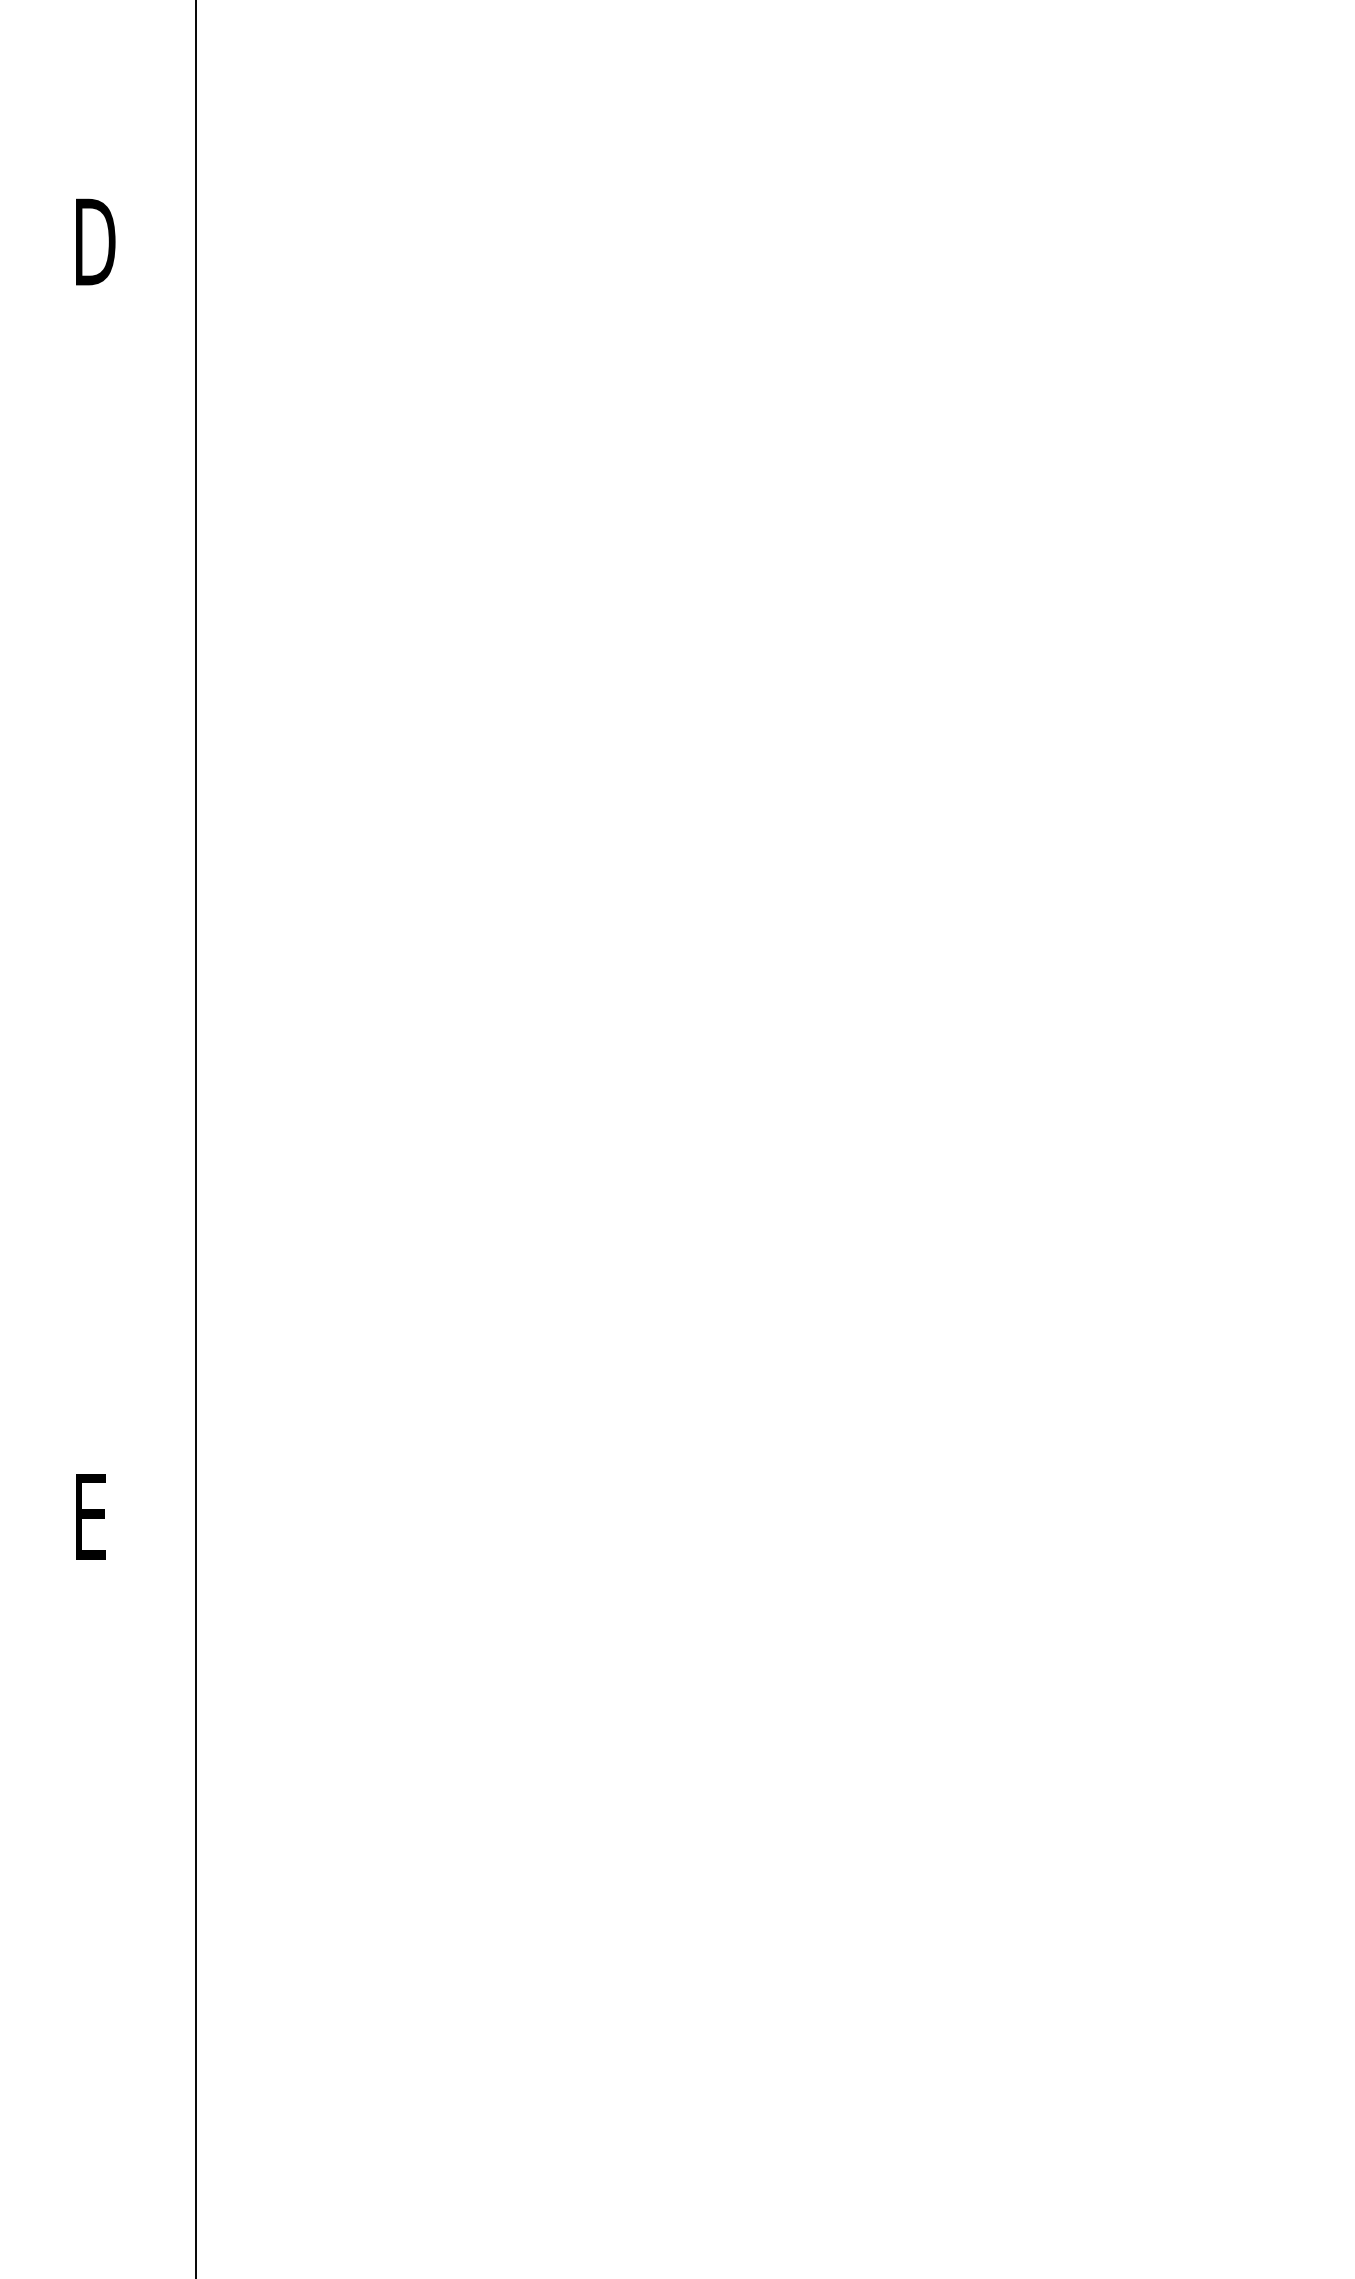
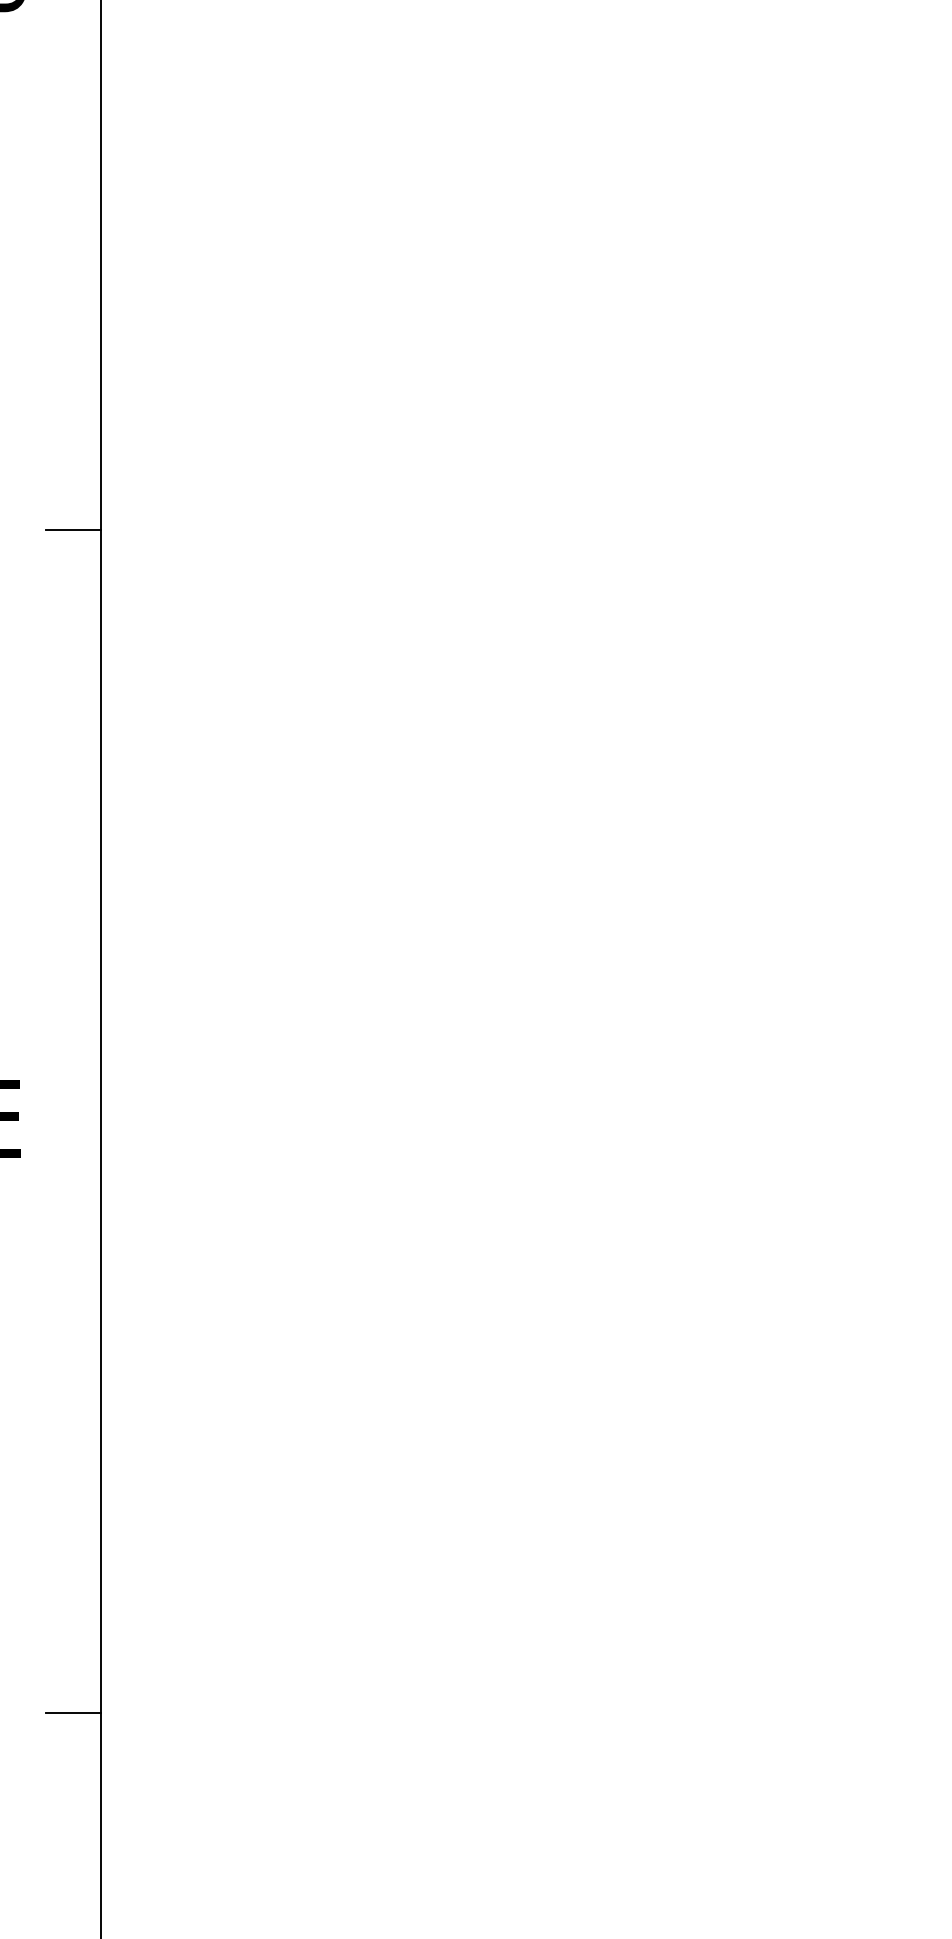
line: (165, 861) -> (73, 529), added
line: (165, 2177) -> (73, 1712), added

